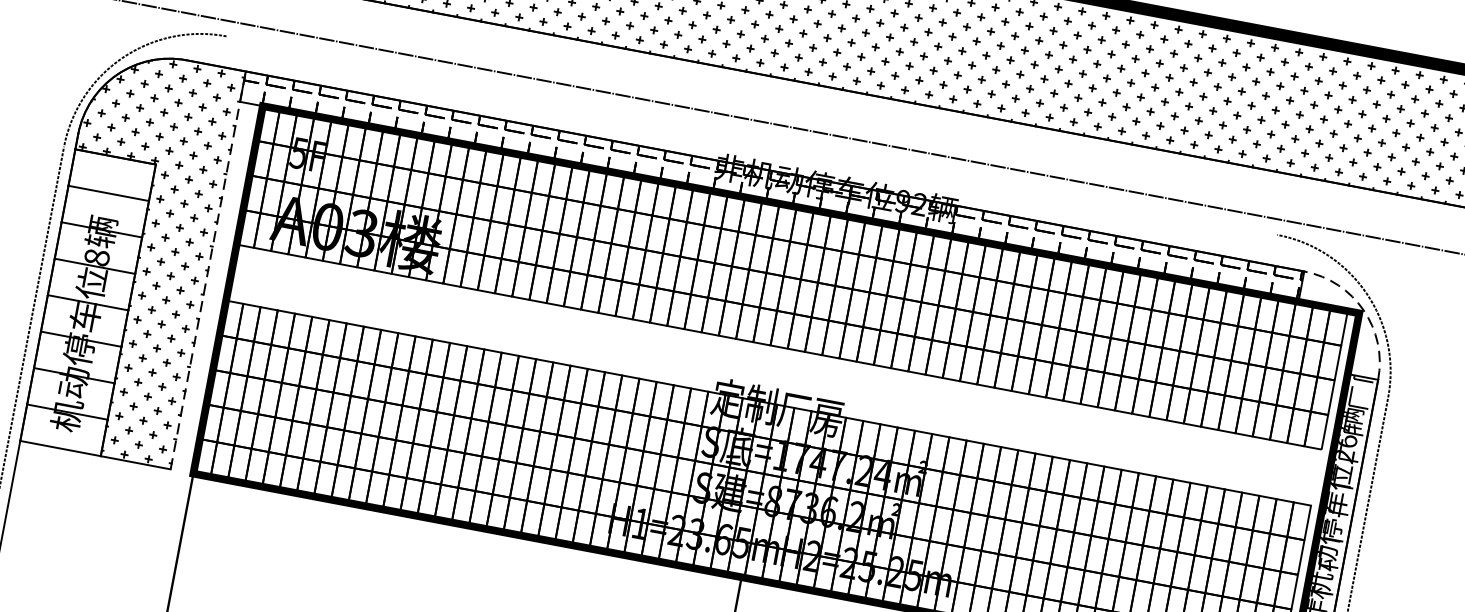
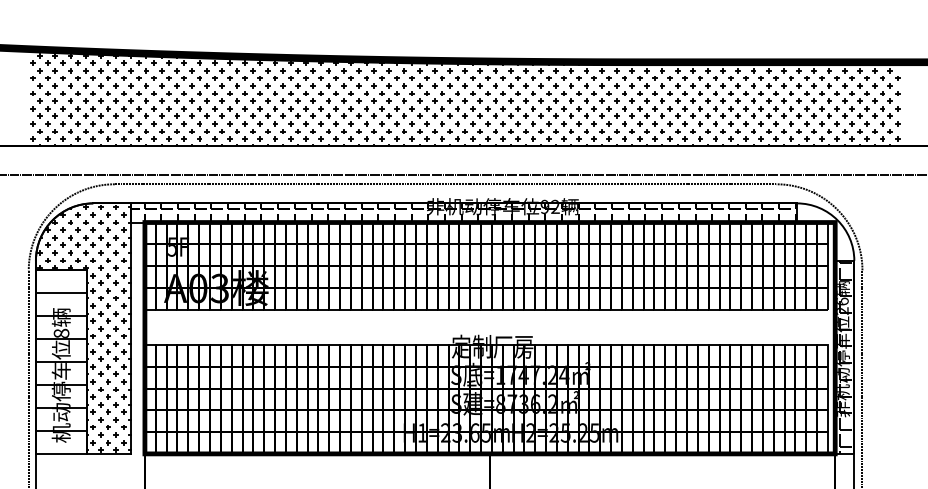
line: (751, 135) -> (445, 184), added
line: (208, 270) -> (130, 328), dashed -> solid
arc: (1363, 310) -> (837, 220), dashed -> solid

